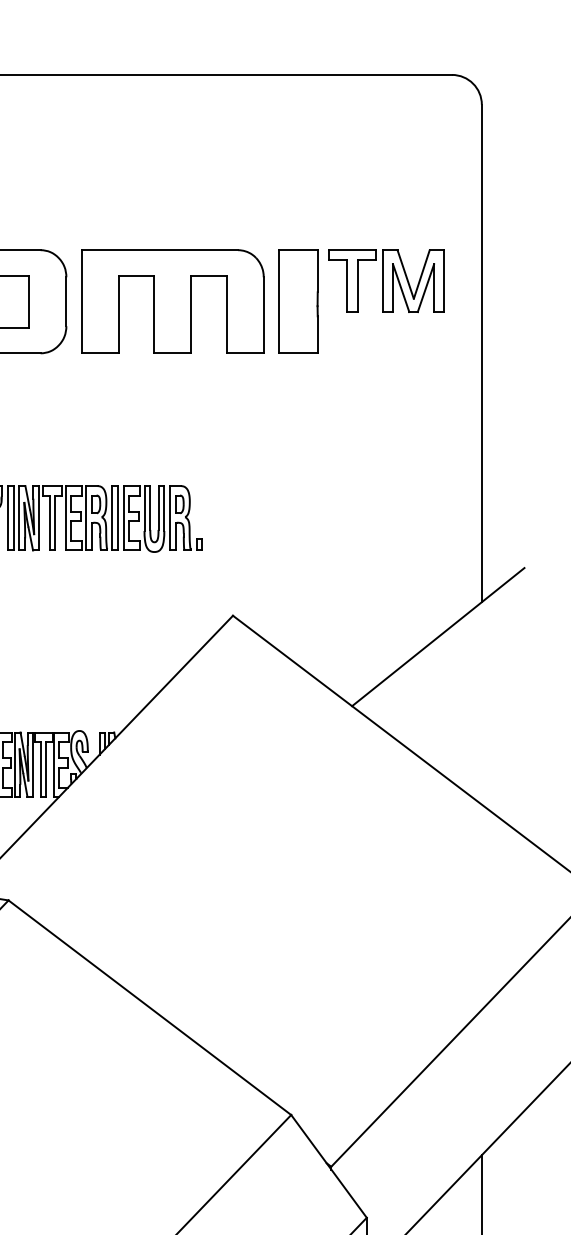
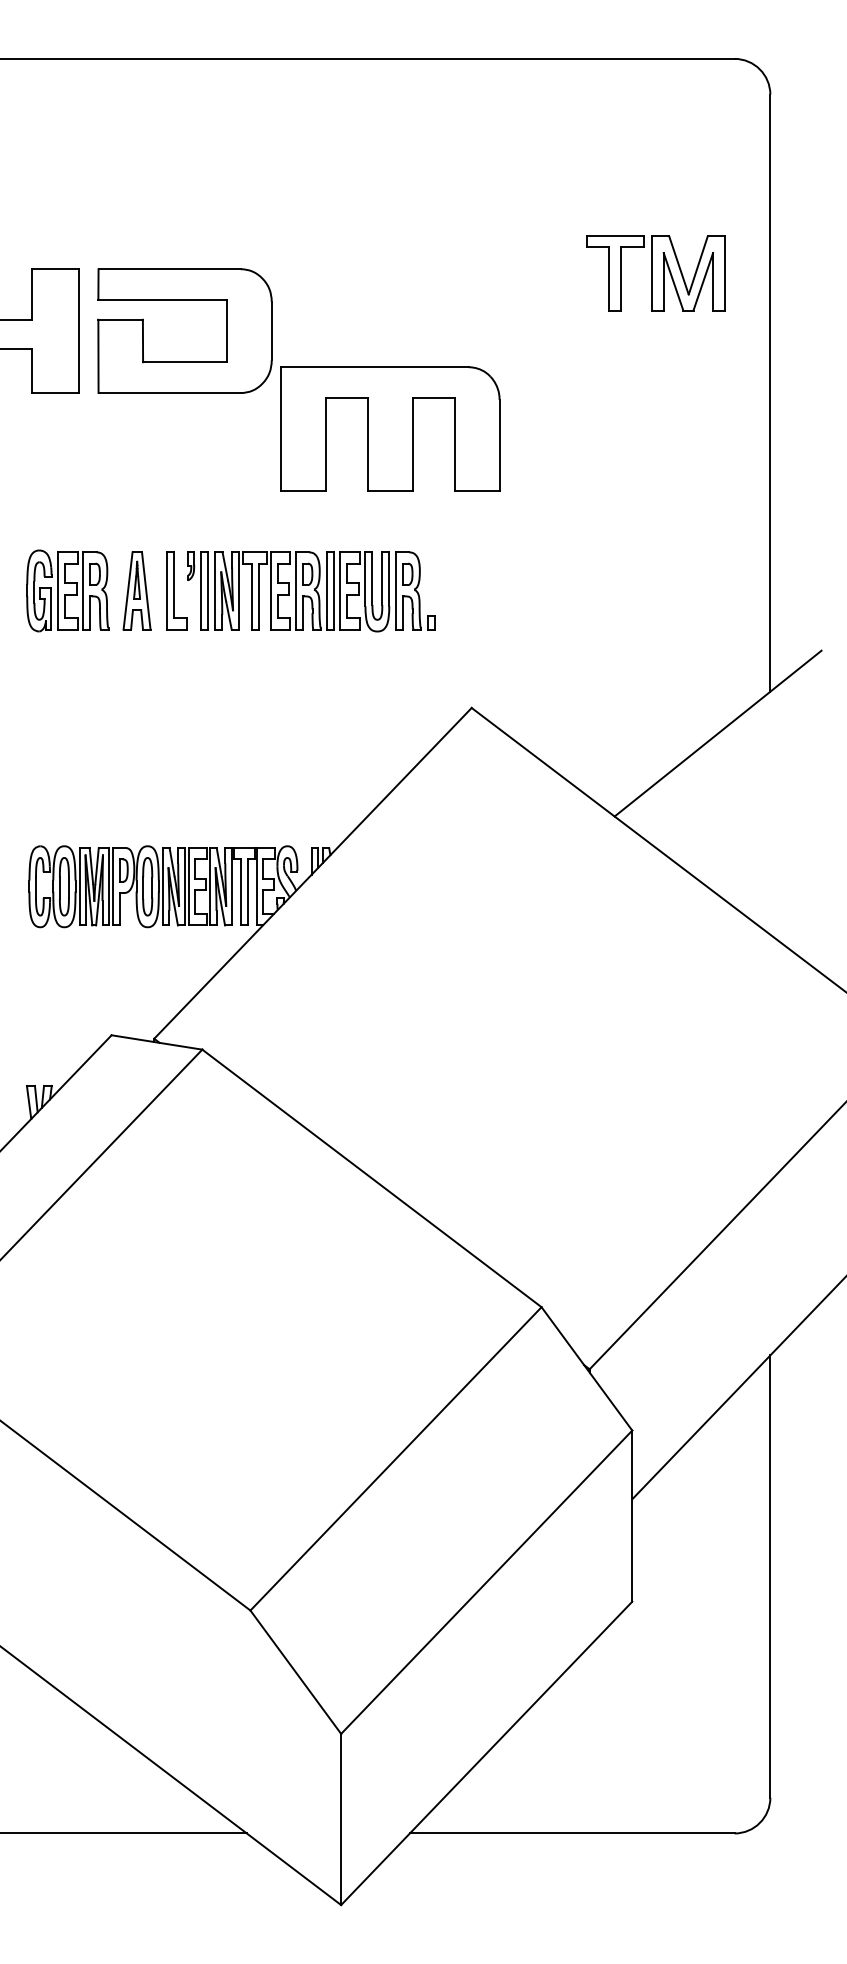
part: (386, 281) -> (655, 273), moved
part: (172, 301) -> (390, 428), moved
part: (298, 301) -> (550, 330), removed

